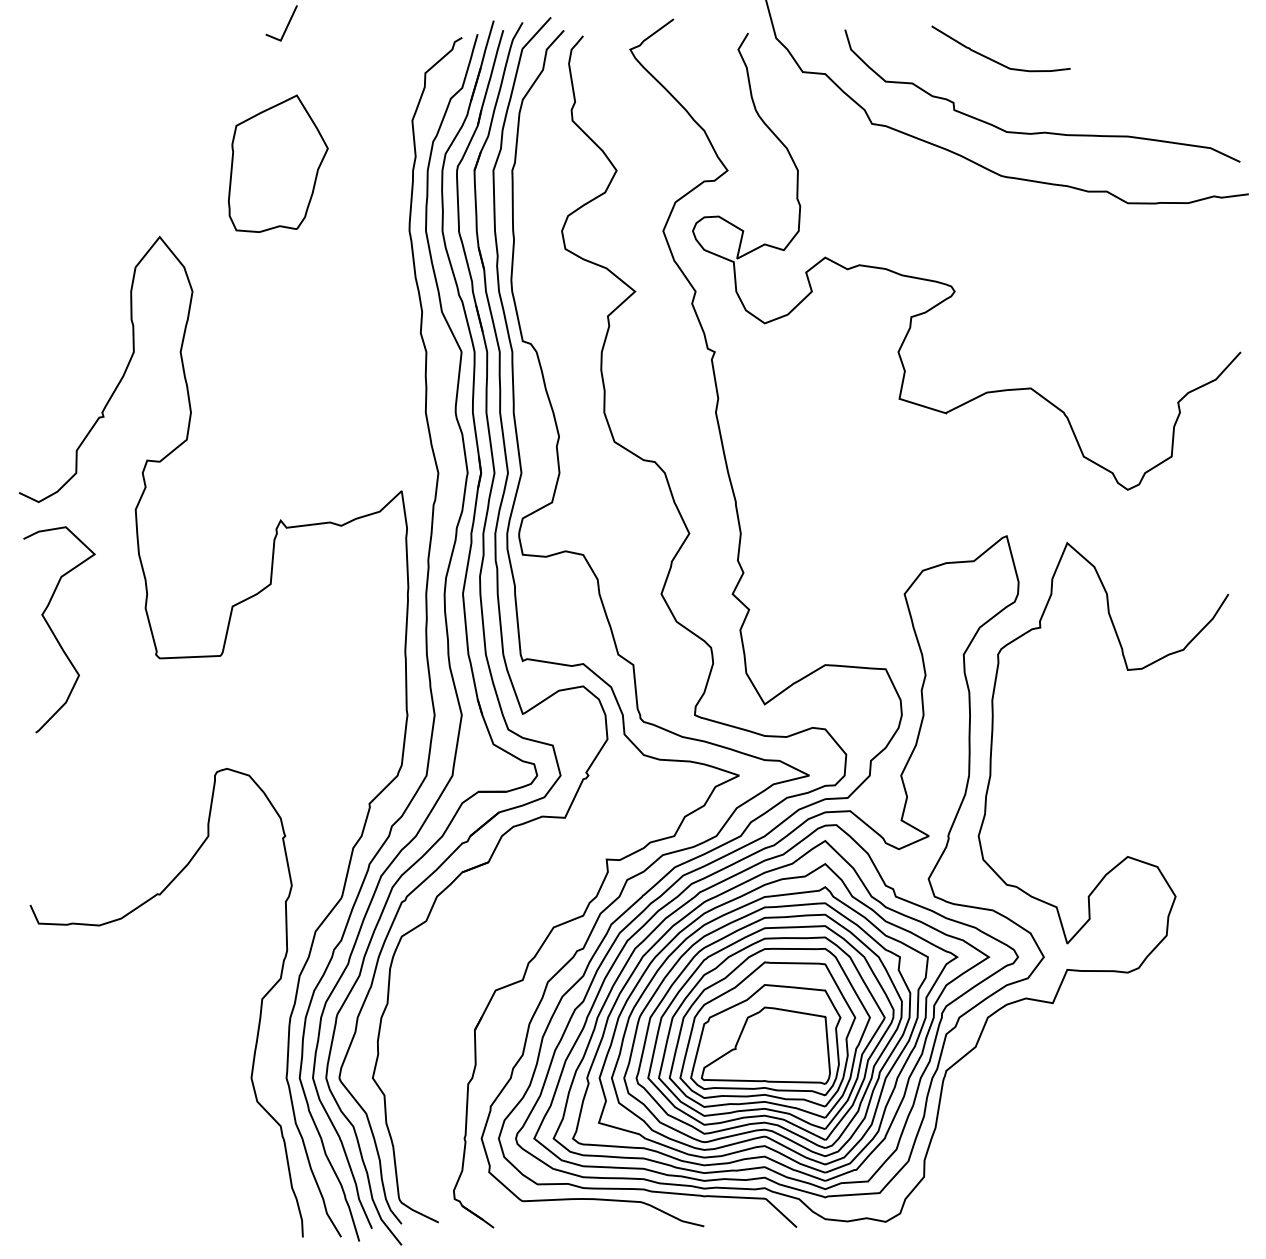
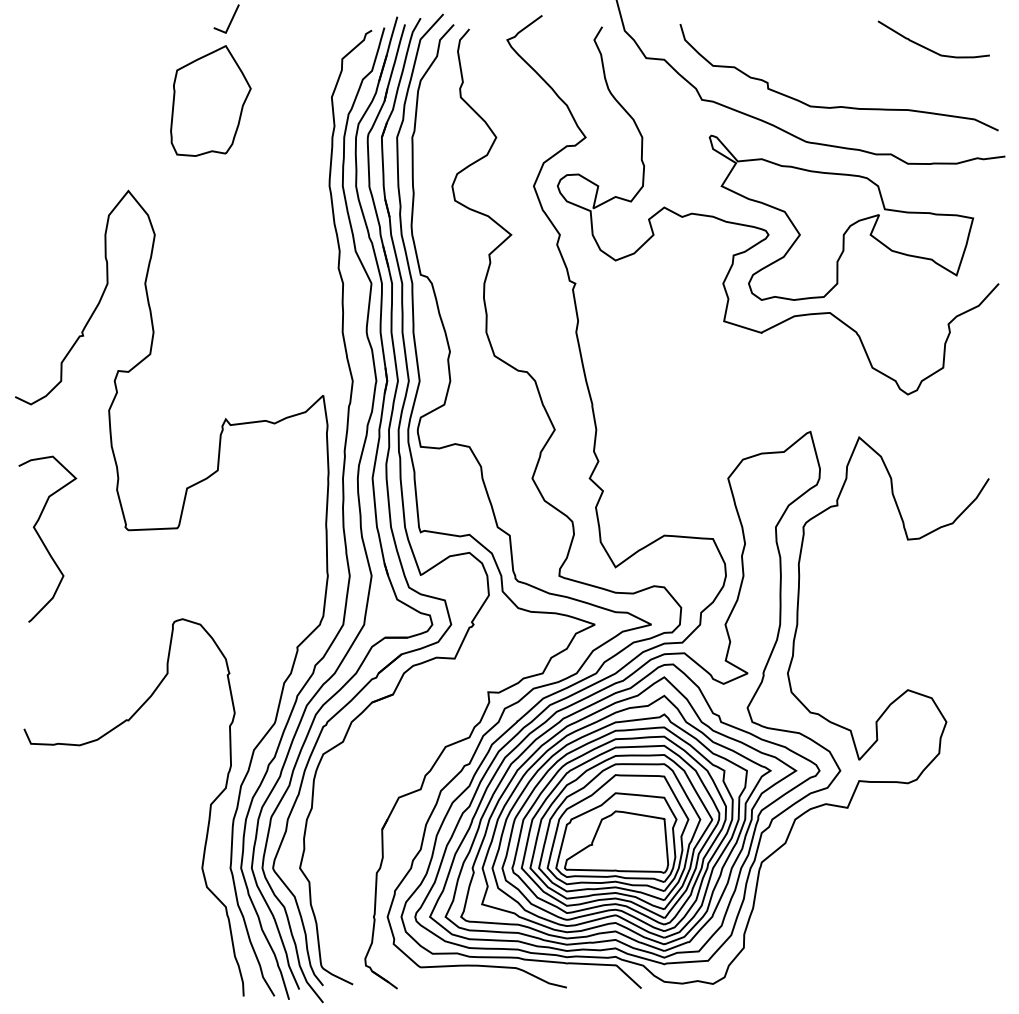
curve: (995, 60) -> (929, 48), moved
part: (277, 163) -> (210, 100), moved
part: (1045, 269) -> (841, 217), added
curve: (54, 632) -> (43, 541), moved

